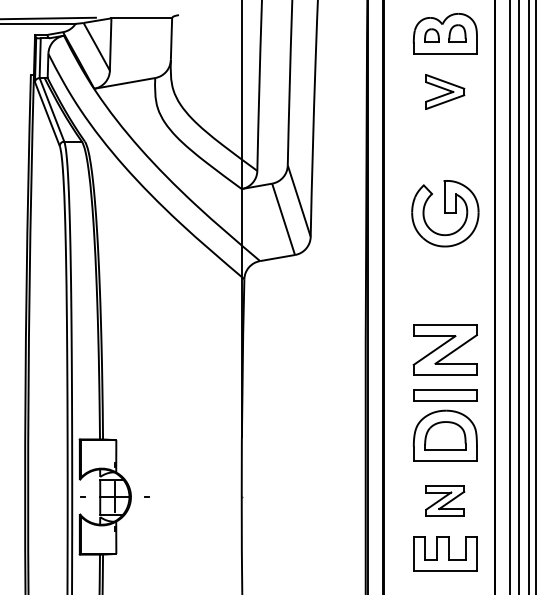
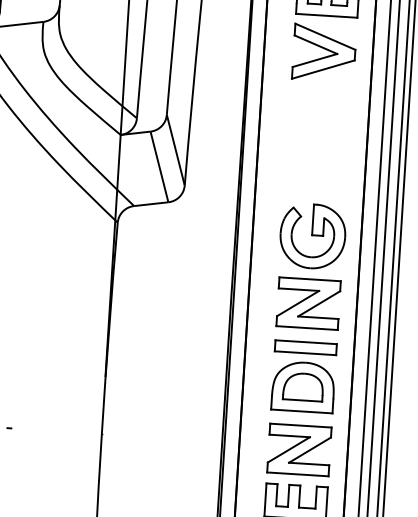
part: (444, 91) -> (323, 52), size x1.67
part: (445, 213) -> (312, 236), moved
part: (444, 500) -> (298, 449), size x1.67

